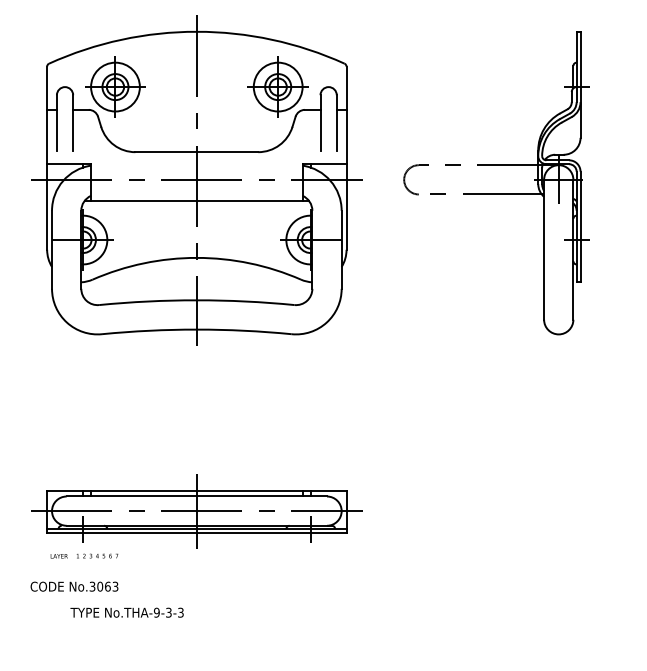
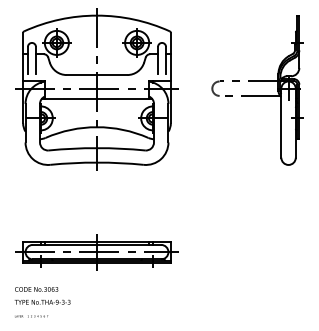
part: (495, 183) -> (257, 90), moved
text: (84, 556) -> (31, 316), moved
text: (126, 611) -> (42, 301), moved

